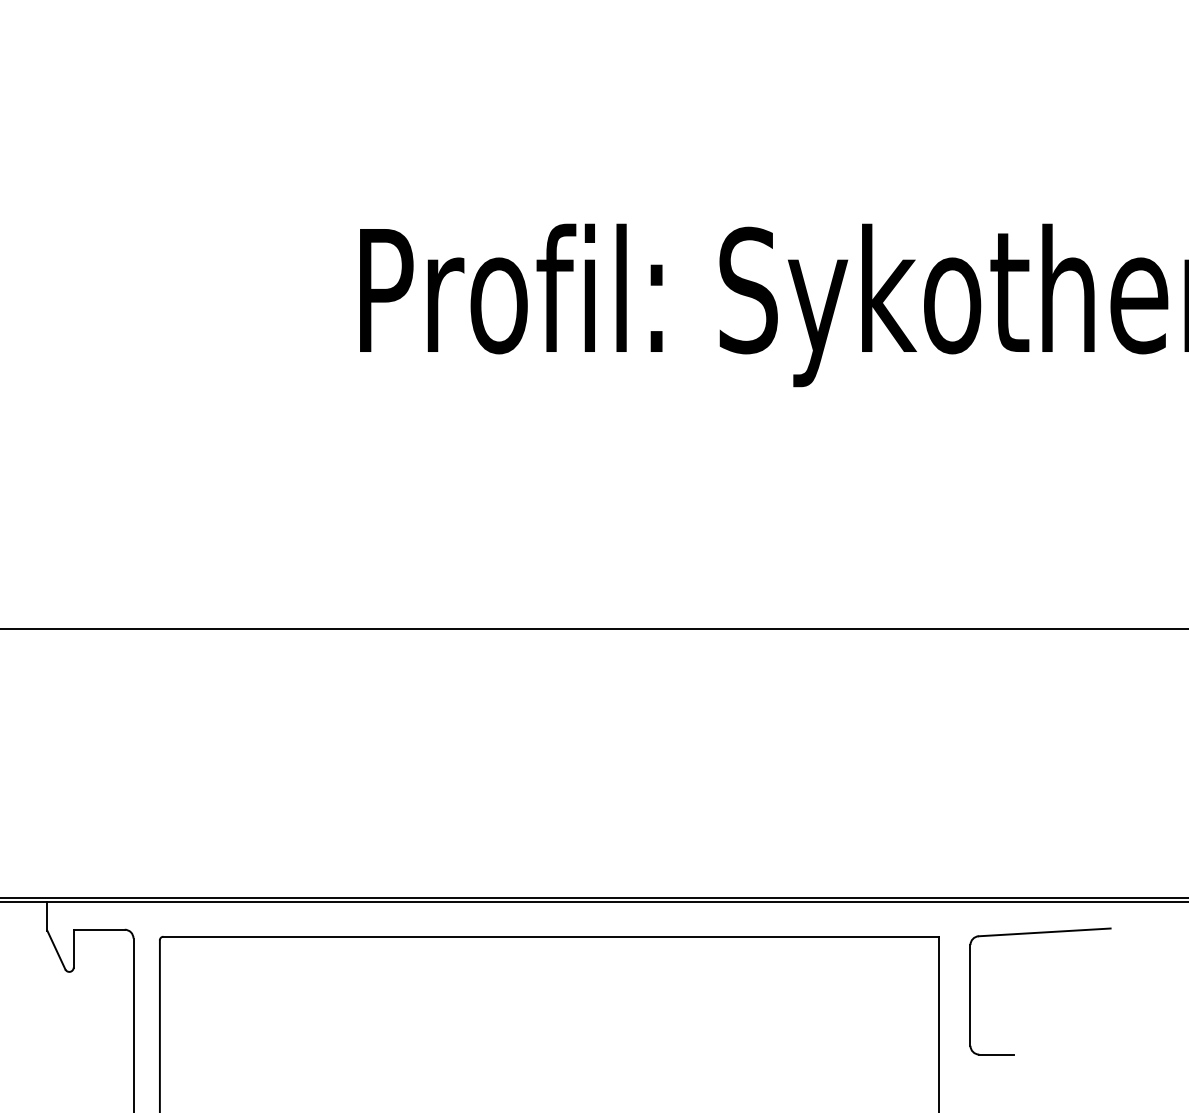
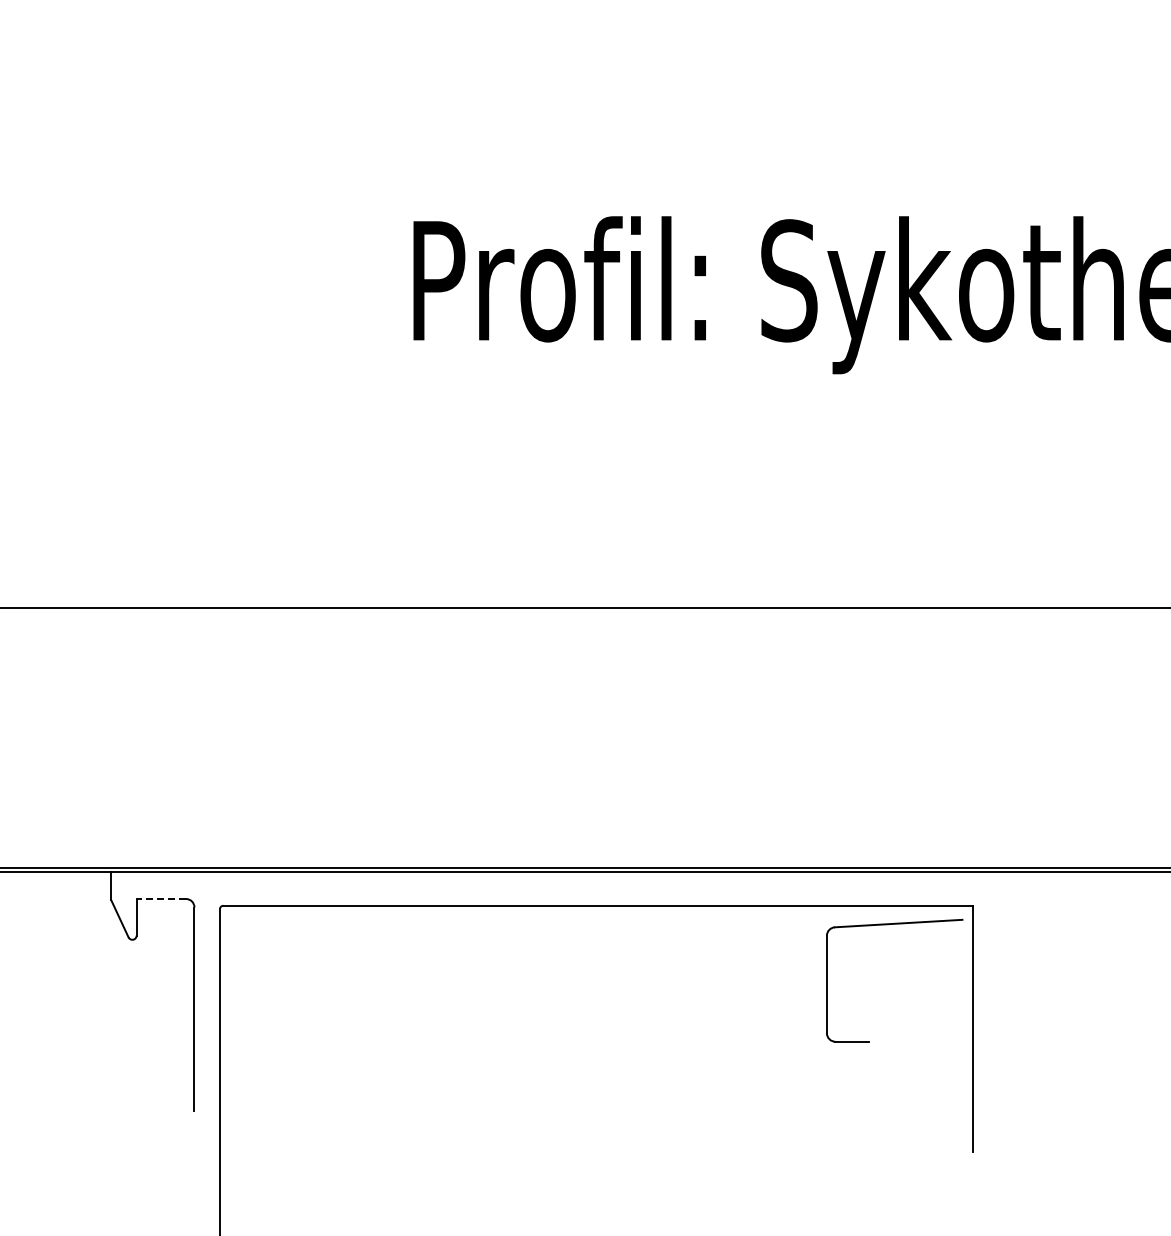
line: (99, 930) -> (161, 899), solid -> dashed
part: (1034, 934) -> (888, 925), moved

